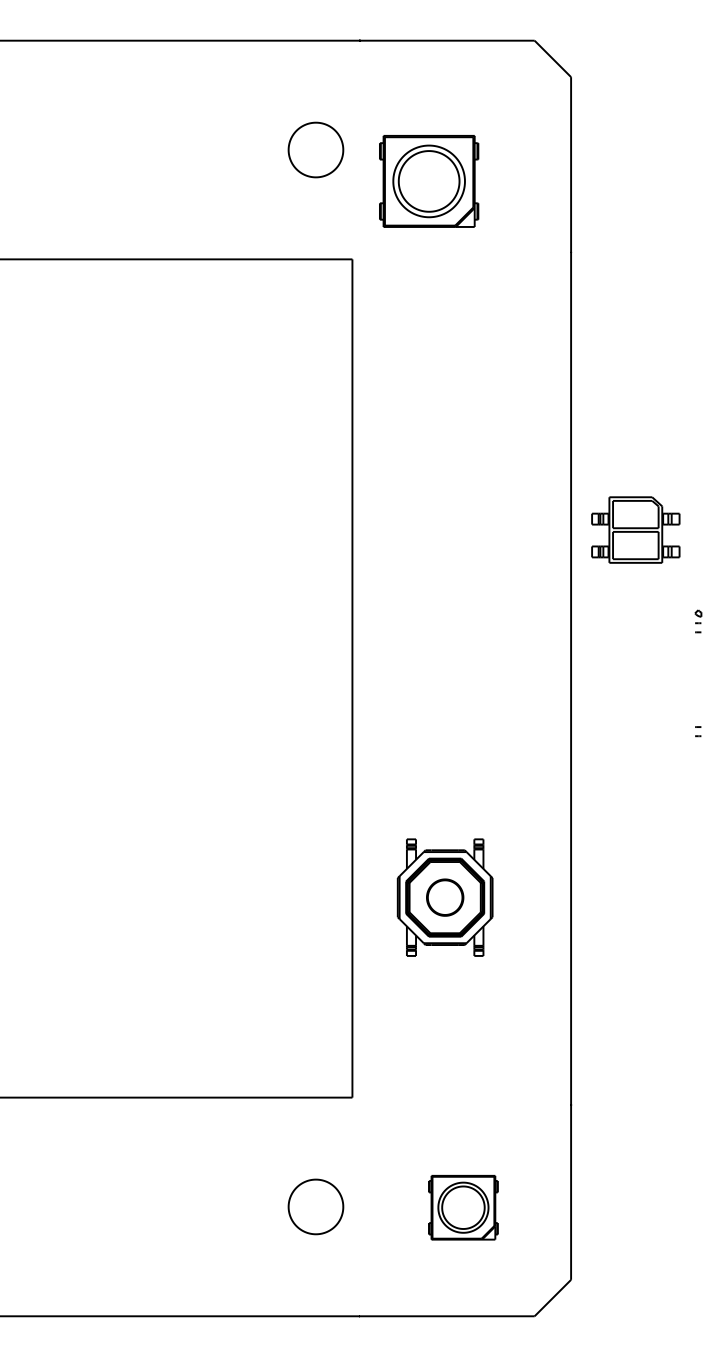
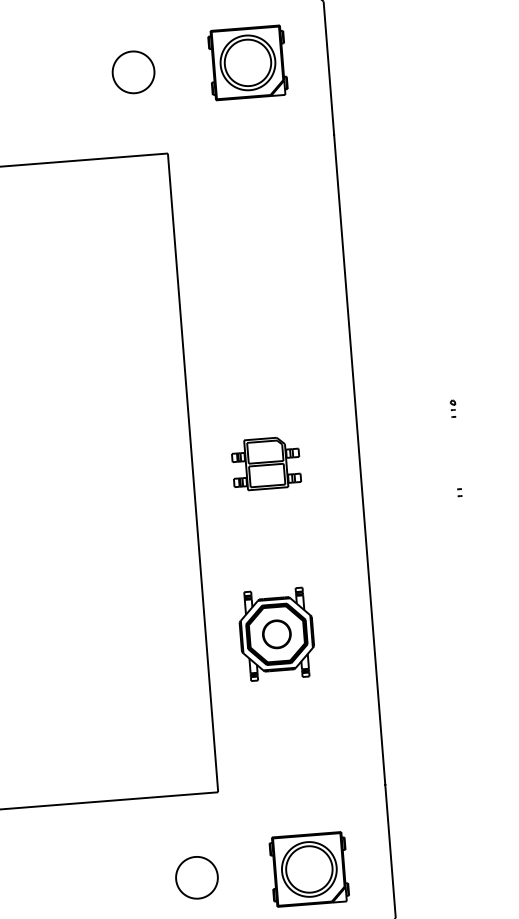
part: (429, 181) -> (248, 62), moved
part: (635, 529) -> (265, 463), moved
part: (463, 1207) -> (309, 869), size x1.43

